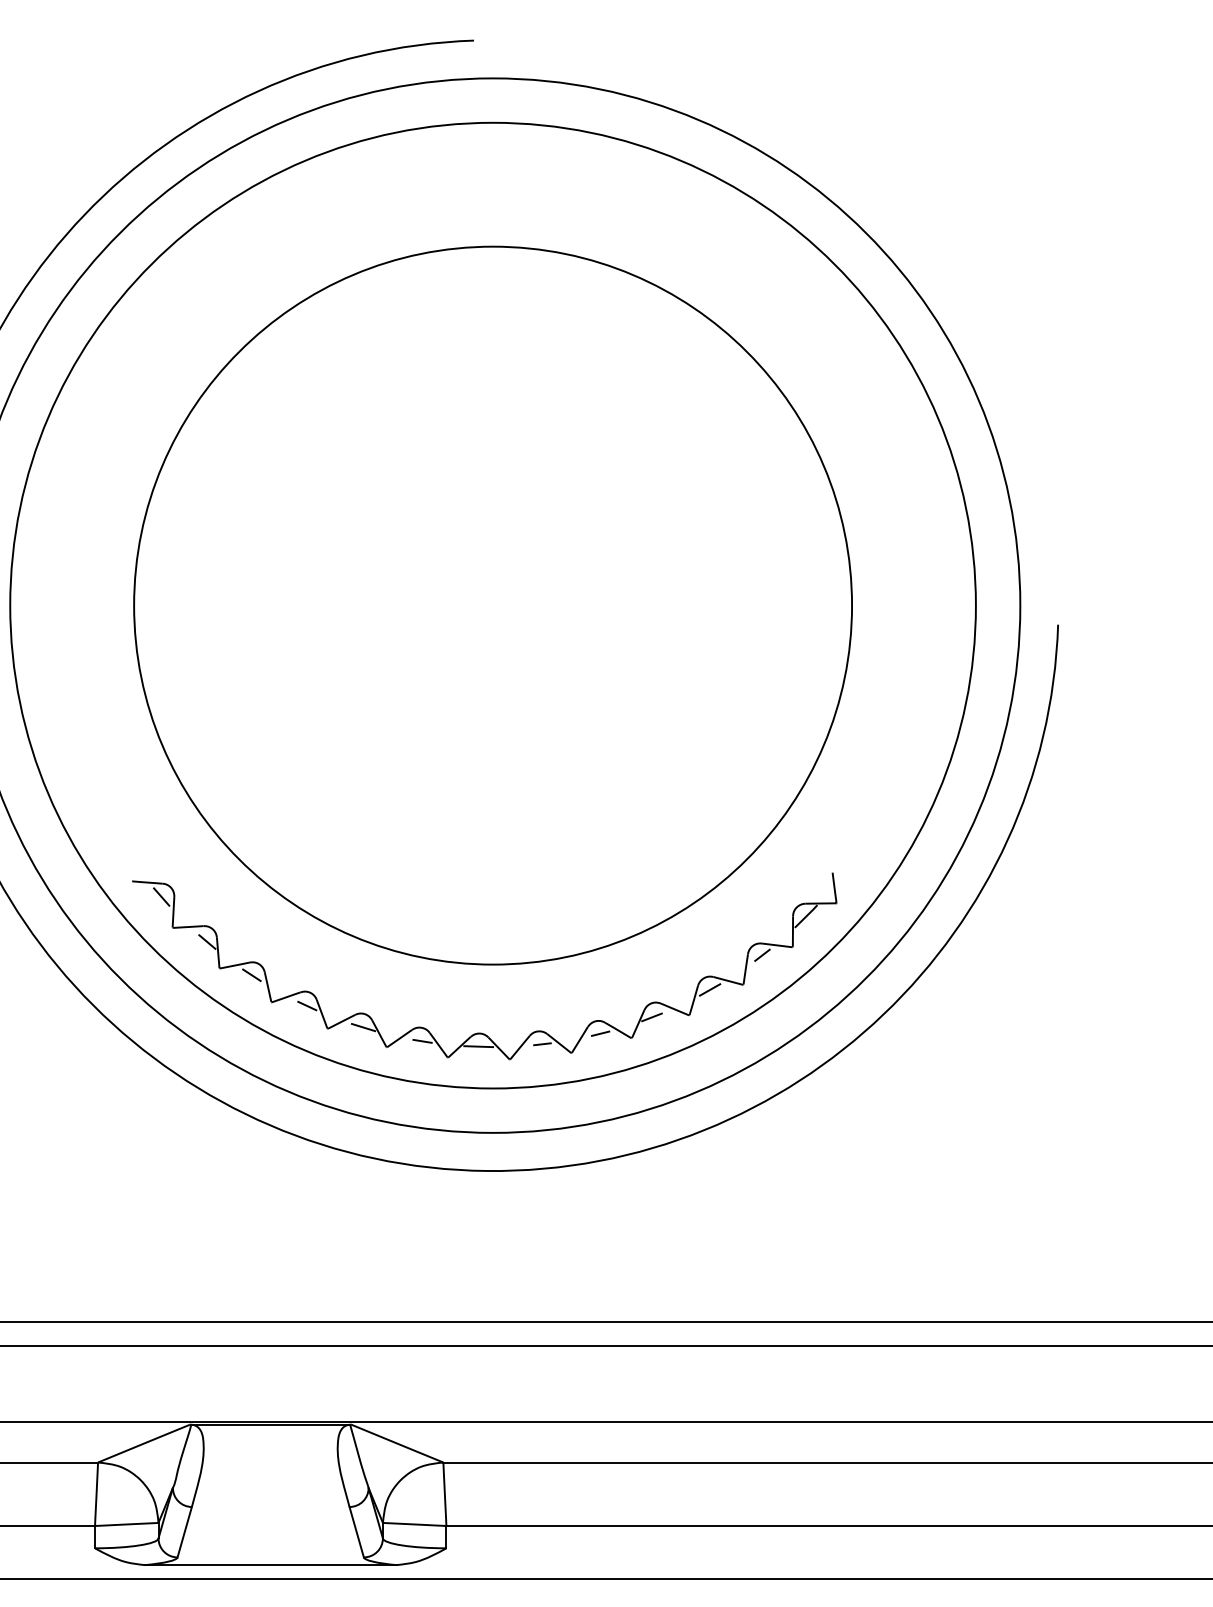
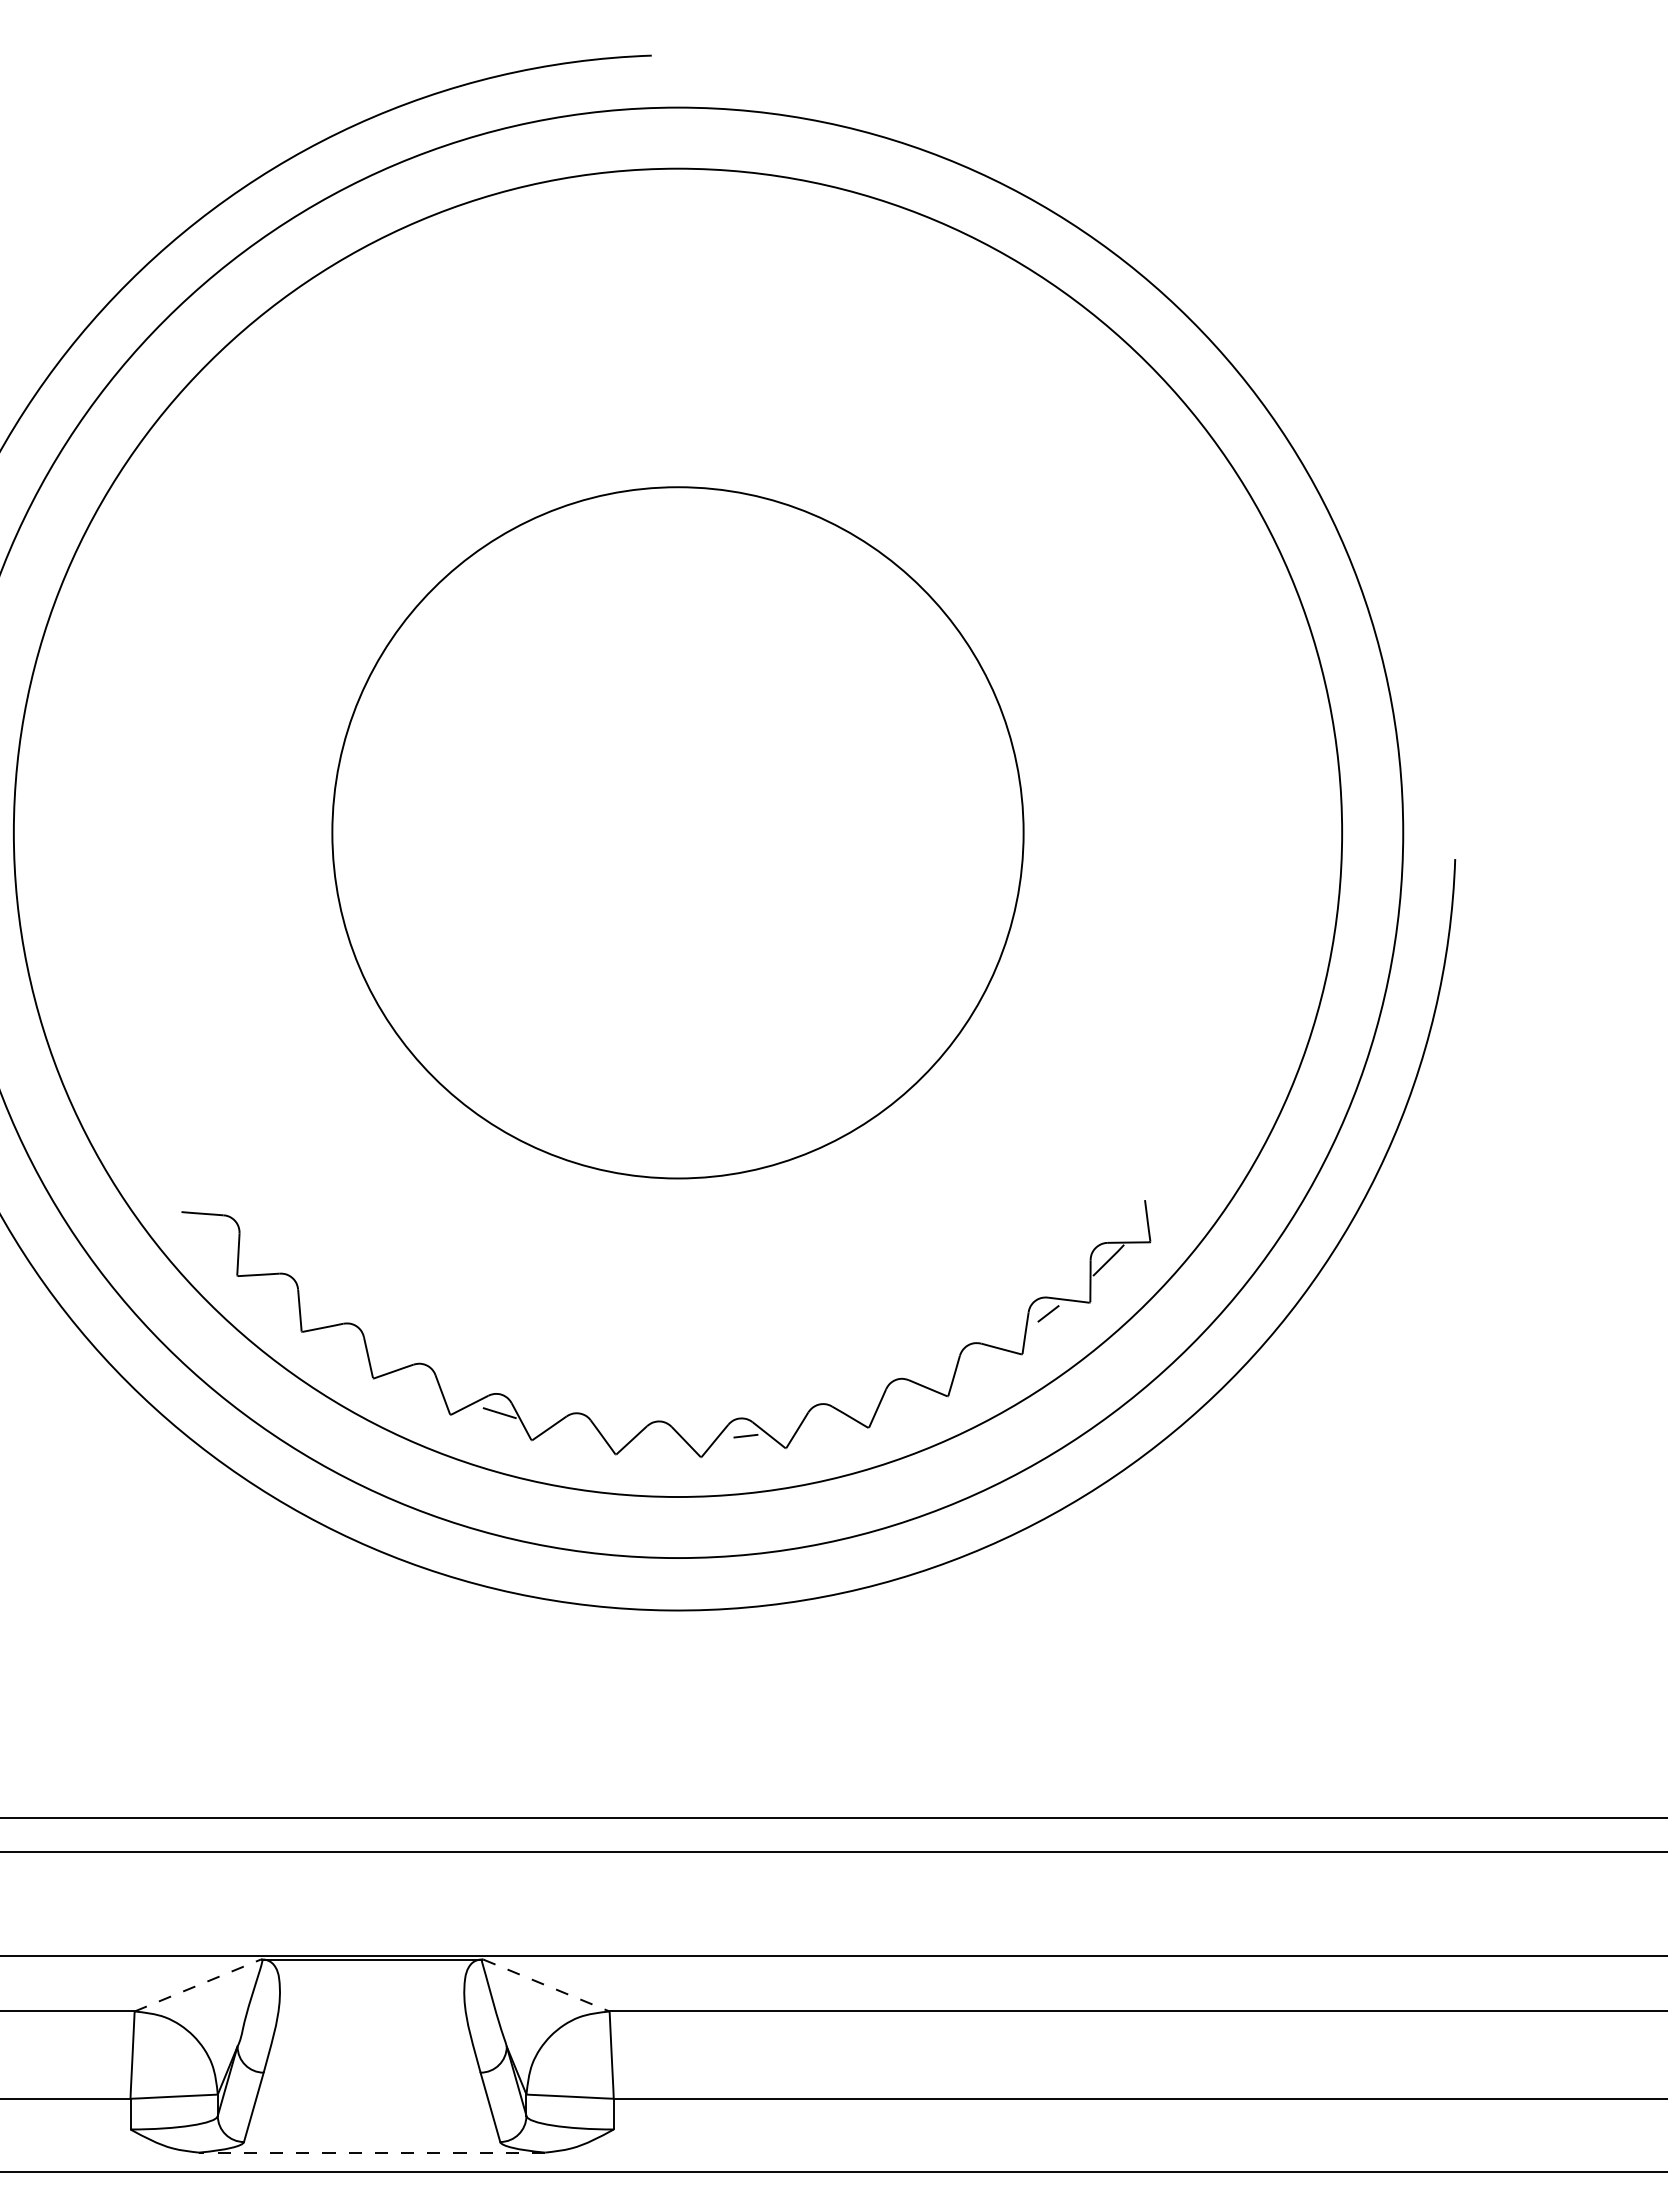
circle: (492, 605) -> (677, 832), size x0.7
line: (161, 896) -> (221, 1233), removed
line: (207, 941) -> (284, 1295), removed
line: (252, 975) -> (346, 1341), removed
line: (710, 989) -> (976, 1361), removed
line: (307, 1005) -> (422, 1383), removed
line: (651, 1016) -> (896, 1398), removed
line: (600, 1033) -> (825, 1421), removed
line: (422, 1041) -> (580, 1432), removed
line: (478, 1046) -> (658, 1439), removed
line: (144, 1443) -> (198, 1985), solid -> dashed
line: (398, 1444) -> (547, 1986), solid -> dashed
line: (270, 1565) -> (371, 2152), solid -> dashed

